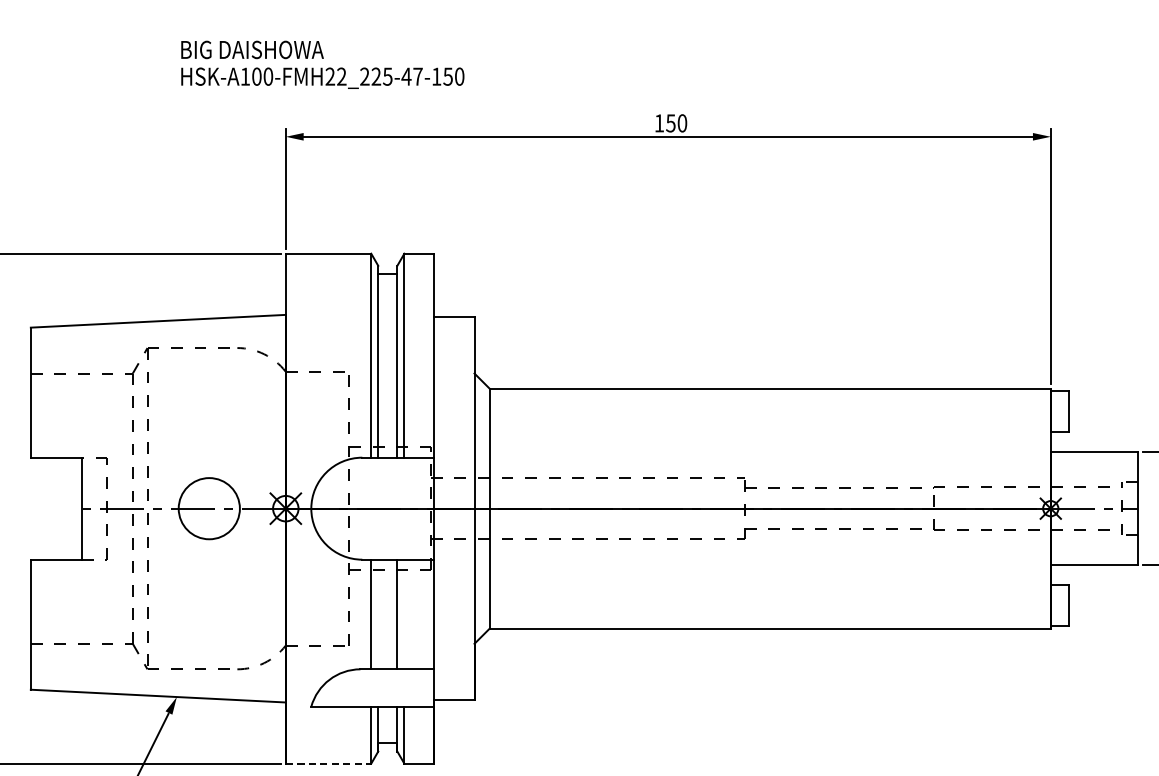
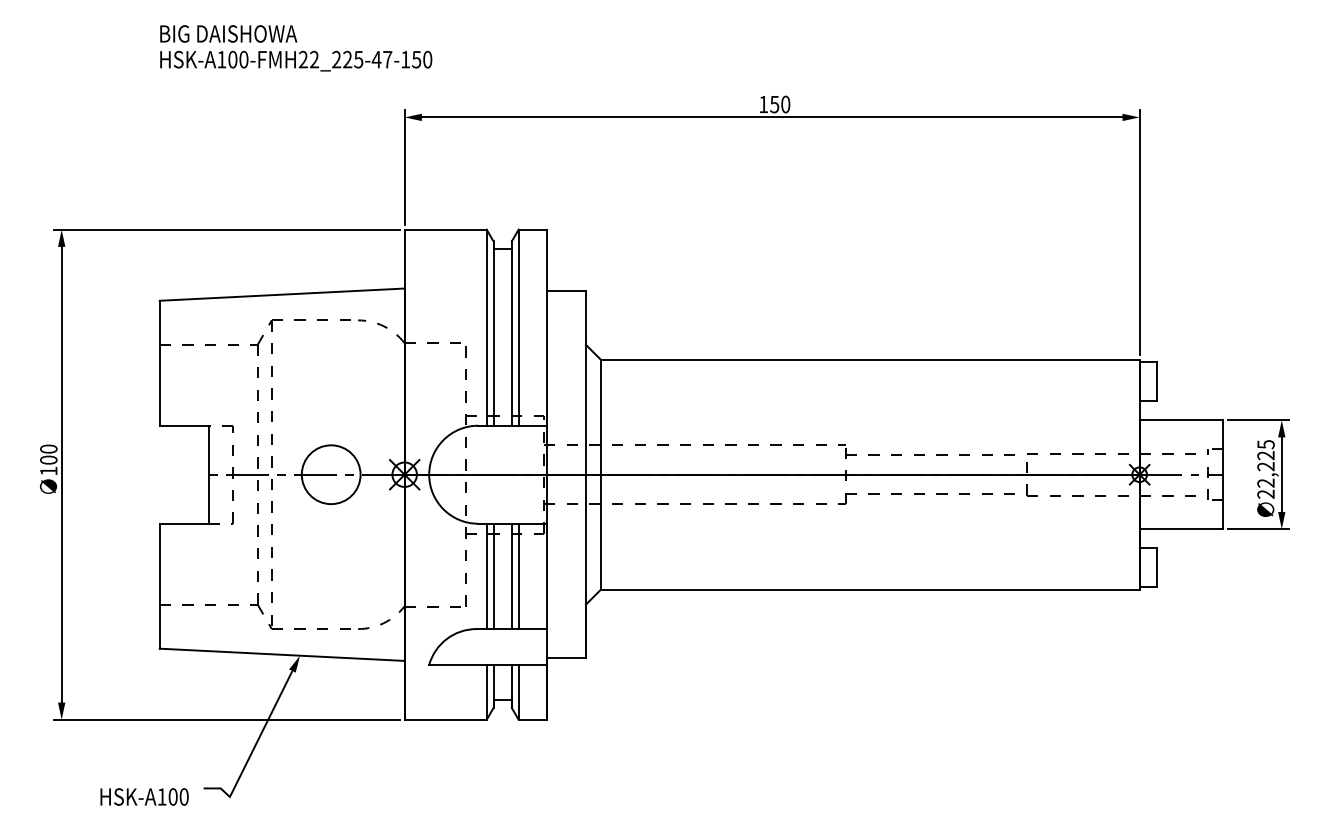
text: (323, 65) -> (296, 48), moved
line: (378, 614) -> (493, 576), added
line: (404, 614) -> (518, 576), added
line: (329, 763) -> (446, 719), dashed -> solid

